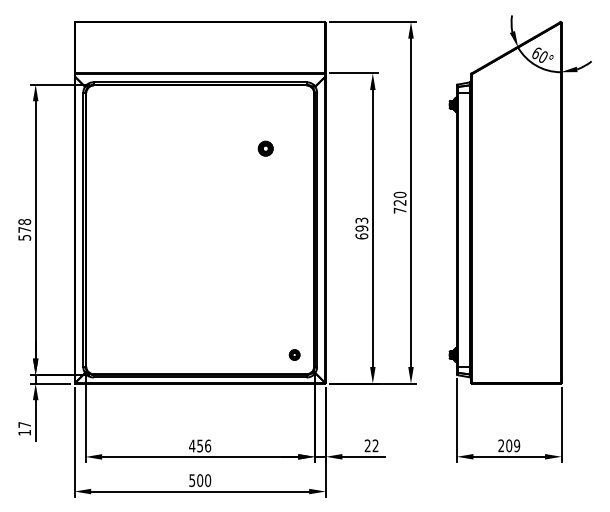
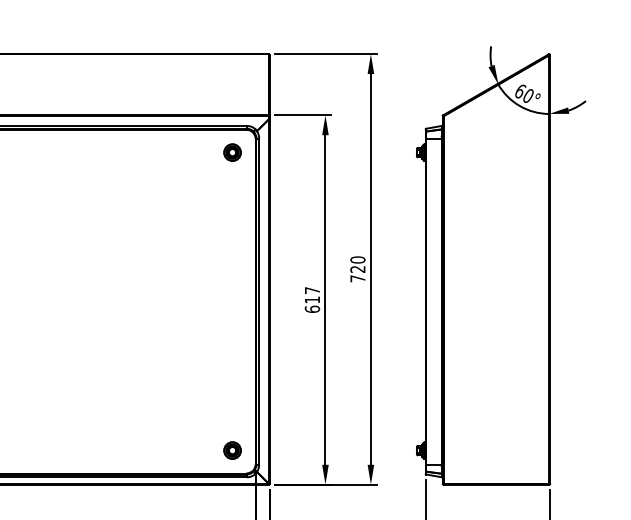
part: (265, 148) -> (232, 152), moved
text: (361, 224) -> (311, 295), 693 -> 617
part: (294, 354) -> (232, 449), size x1.43

